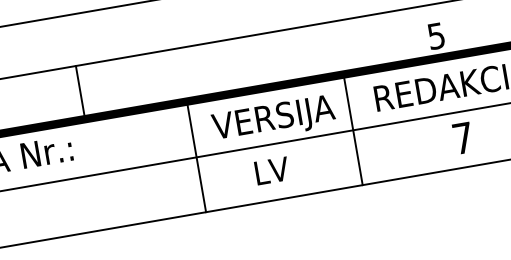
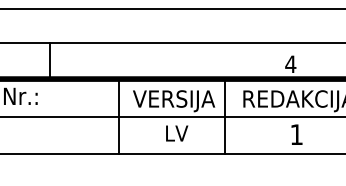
text: (436, 36) -> (290, 64), 5 -> 4
text: (462, 138) -> (296, 134), 7 -> 1
text: (272, 170) -> (177, 133), moved

